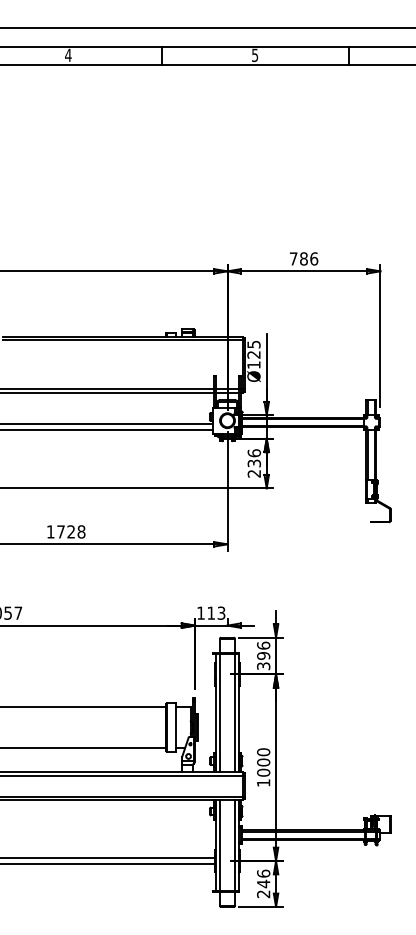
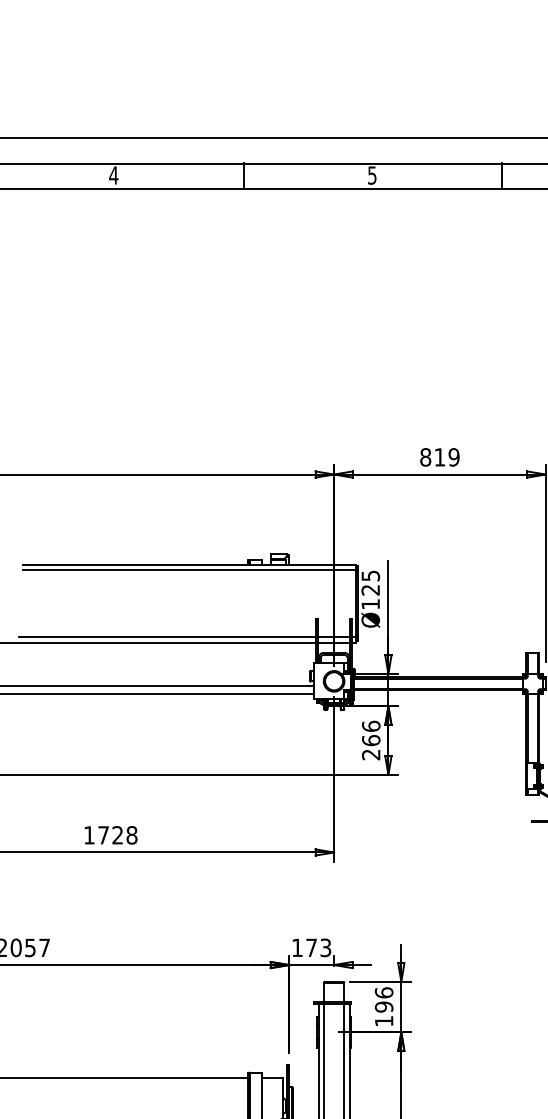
text: (303, 258) -> (439, 456), 786 -> 819
text: (254, 463) -> (371, 740), 236 -> 266
text: (210, 612) -> (310, 946), 113 -> 173
text: (263, 666) -> (383, 1021), 396 -> 196

